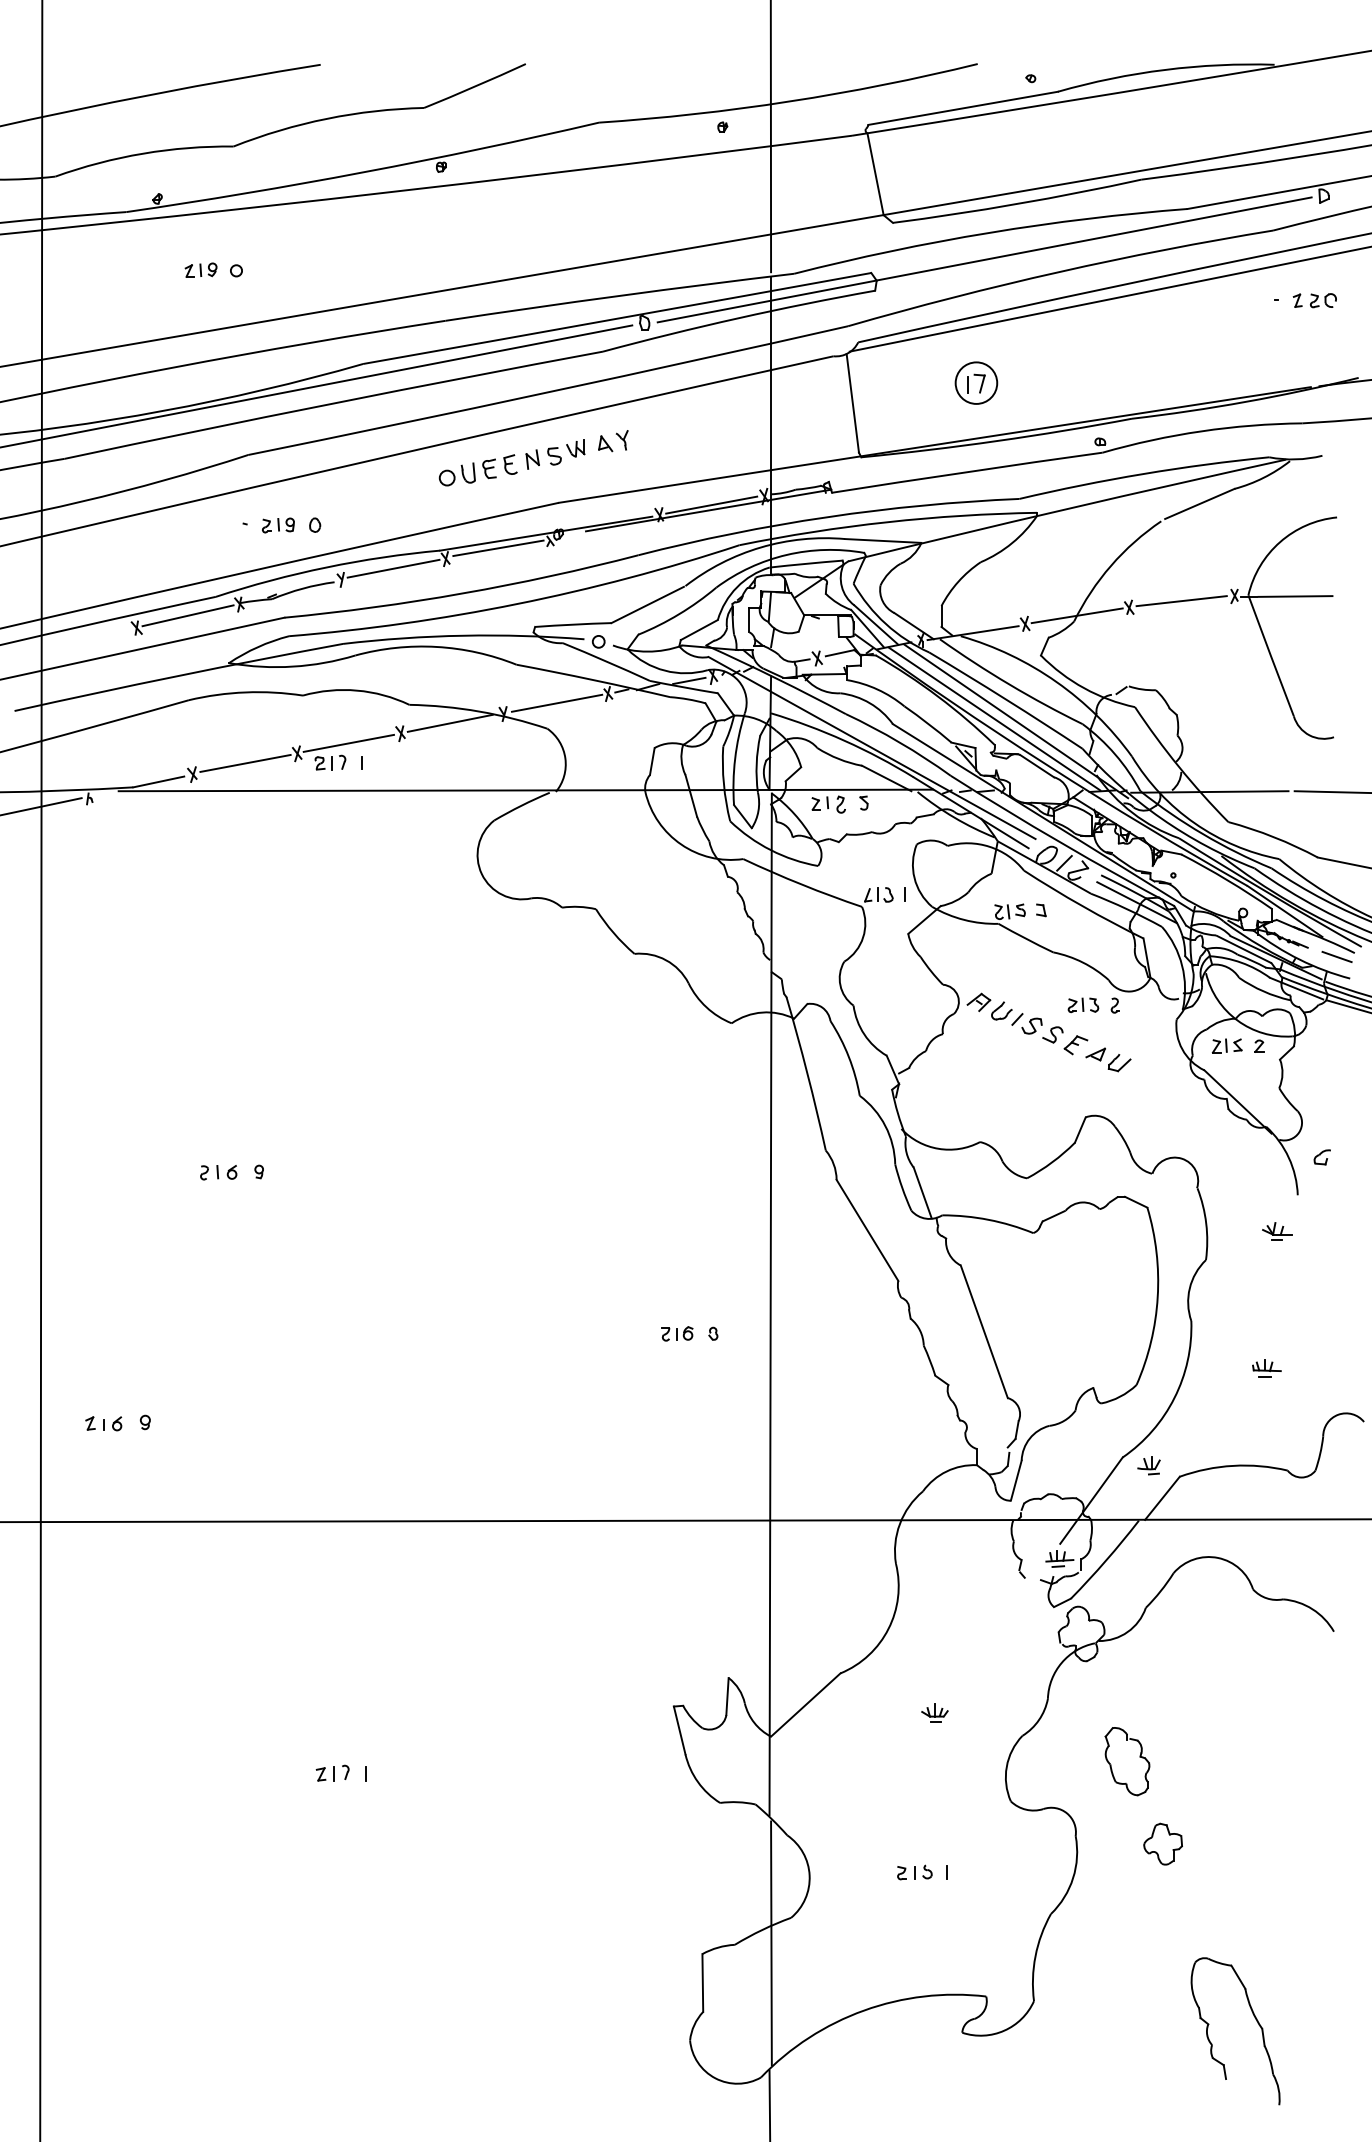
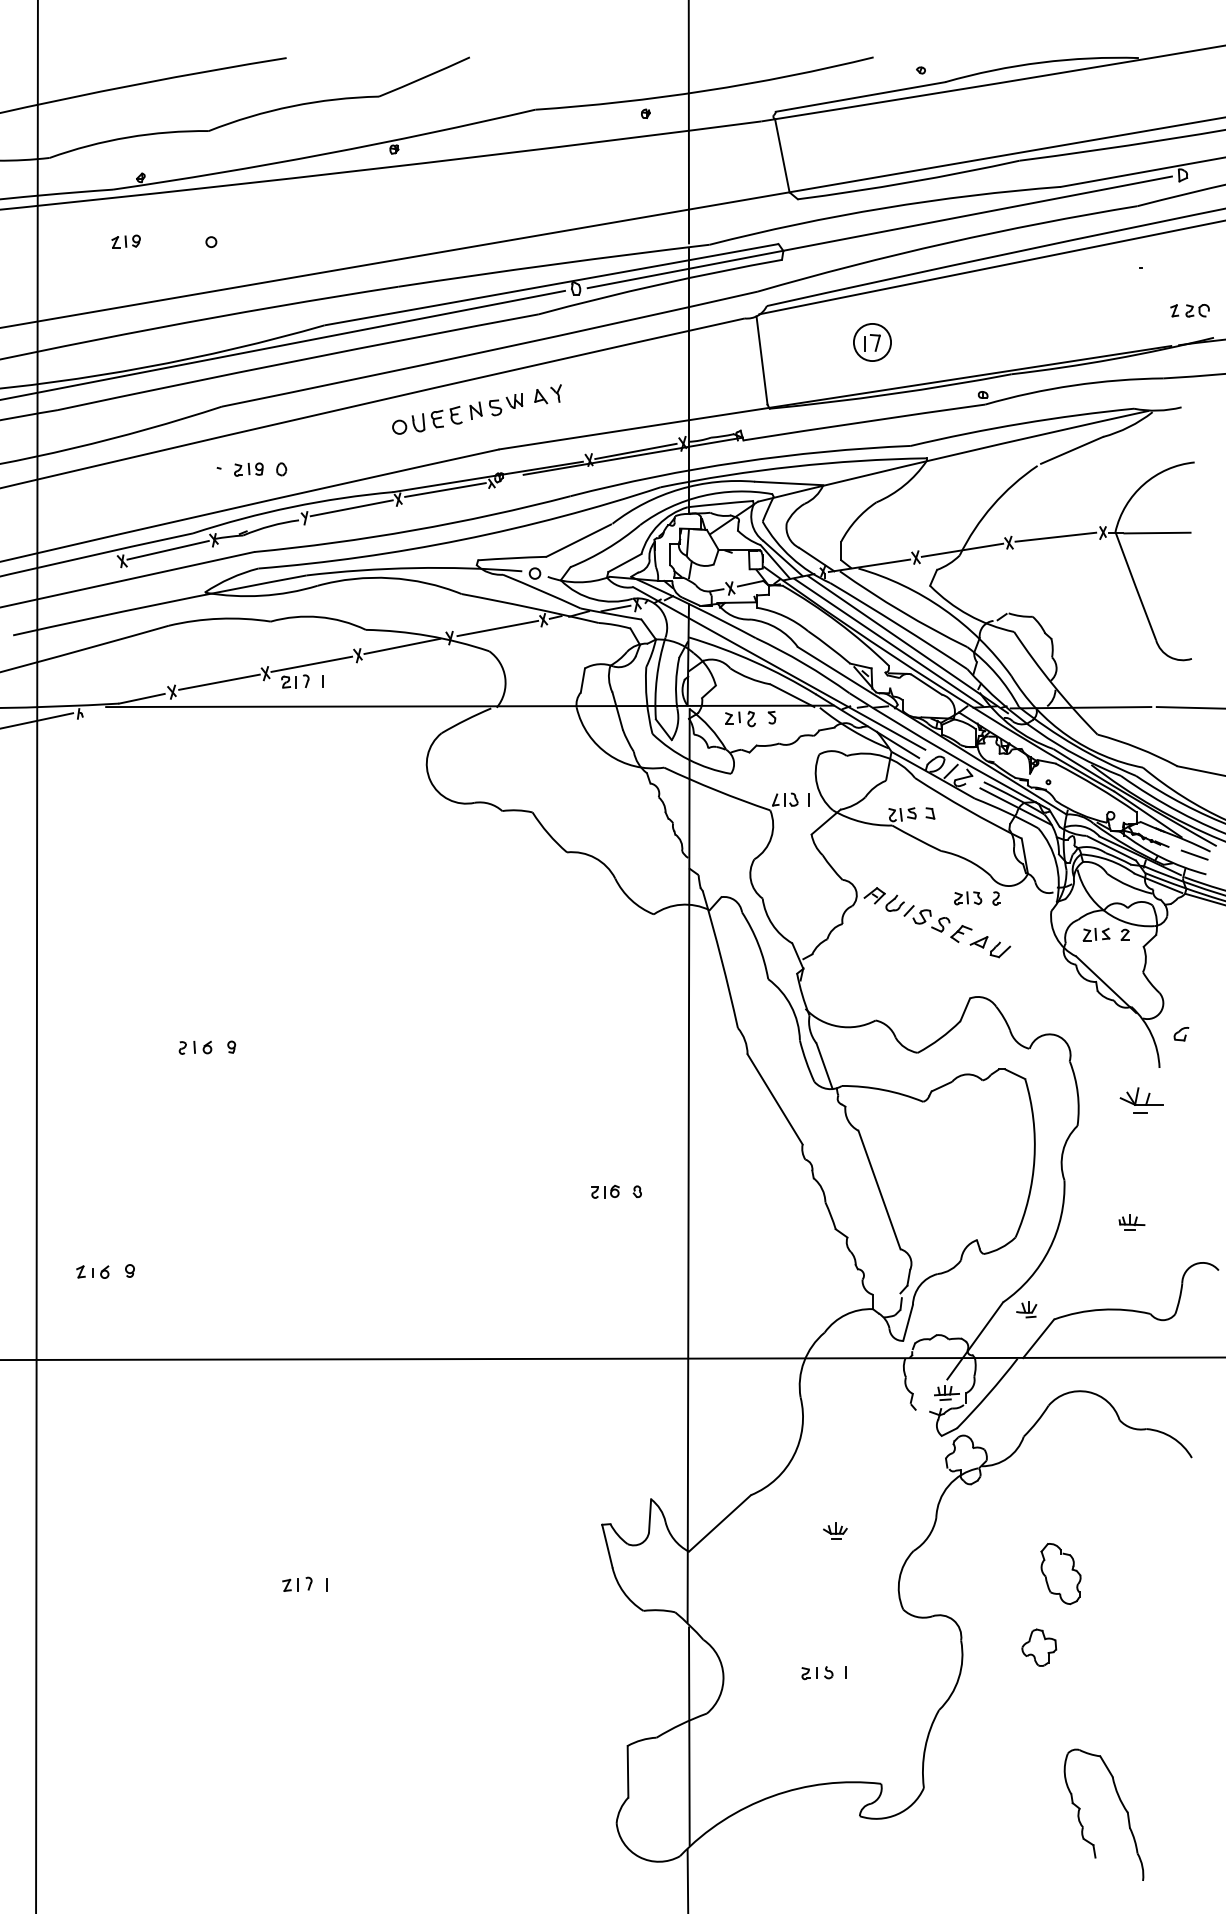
part: (200, 269) -> (125, 240), moved
part: (1314, 300) -> (1189, 310), moved
part: (1277, 1231) -> (1141, 1100), size x1.6
part: (1139, 1757) -> (1071, 1570), moved

